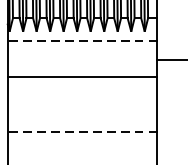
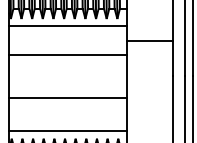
line: (81, 41) -> (67, 26), dashed -> solid
line: (81, 131) -> (67, 97), dashed -> solid

